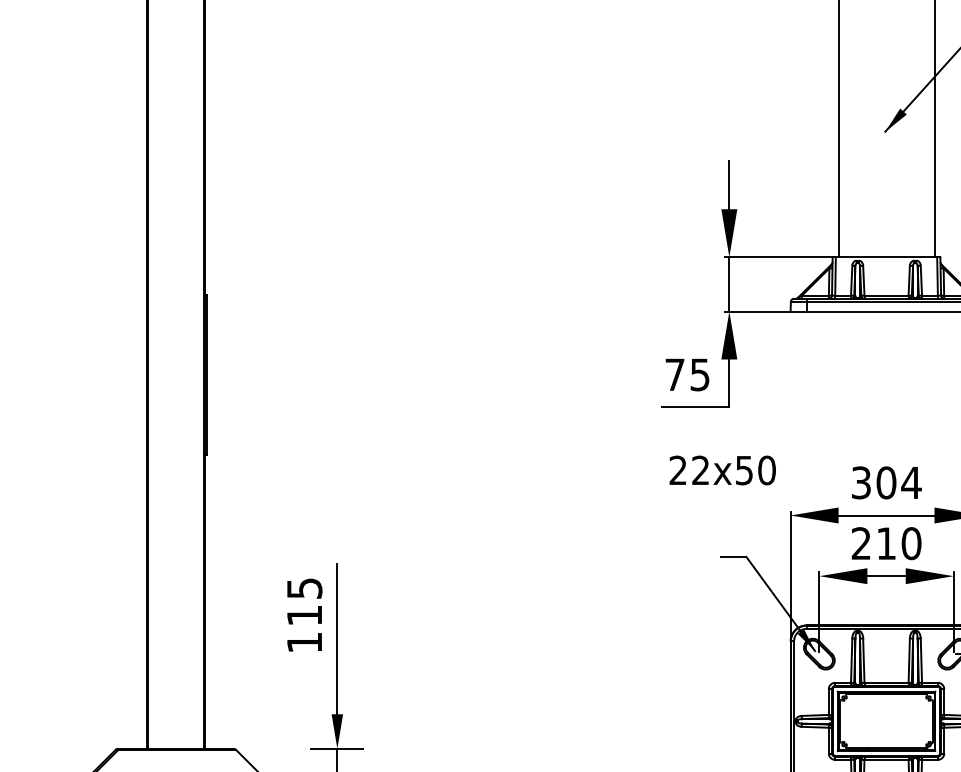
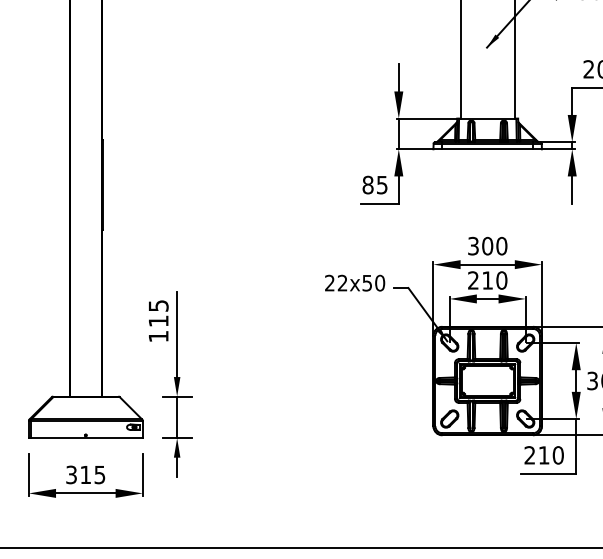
text: (673, 373) -> (367, 184), 75 -> 85
text: (723, 469) -> (355, 282), moved
text: (910, 481) -> (501, 245), 304 -> 300

